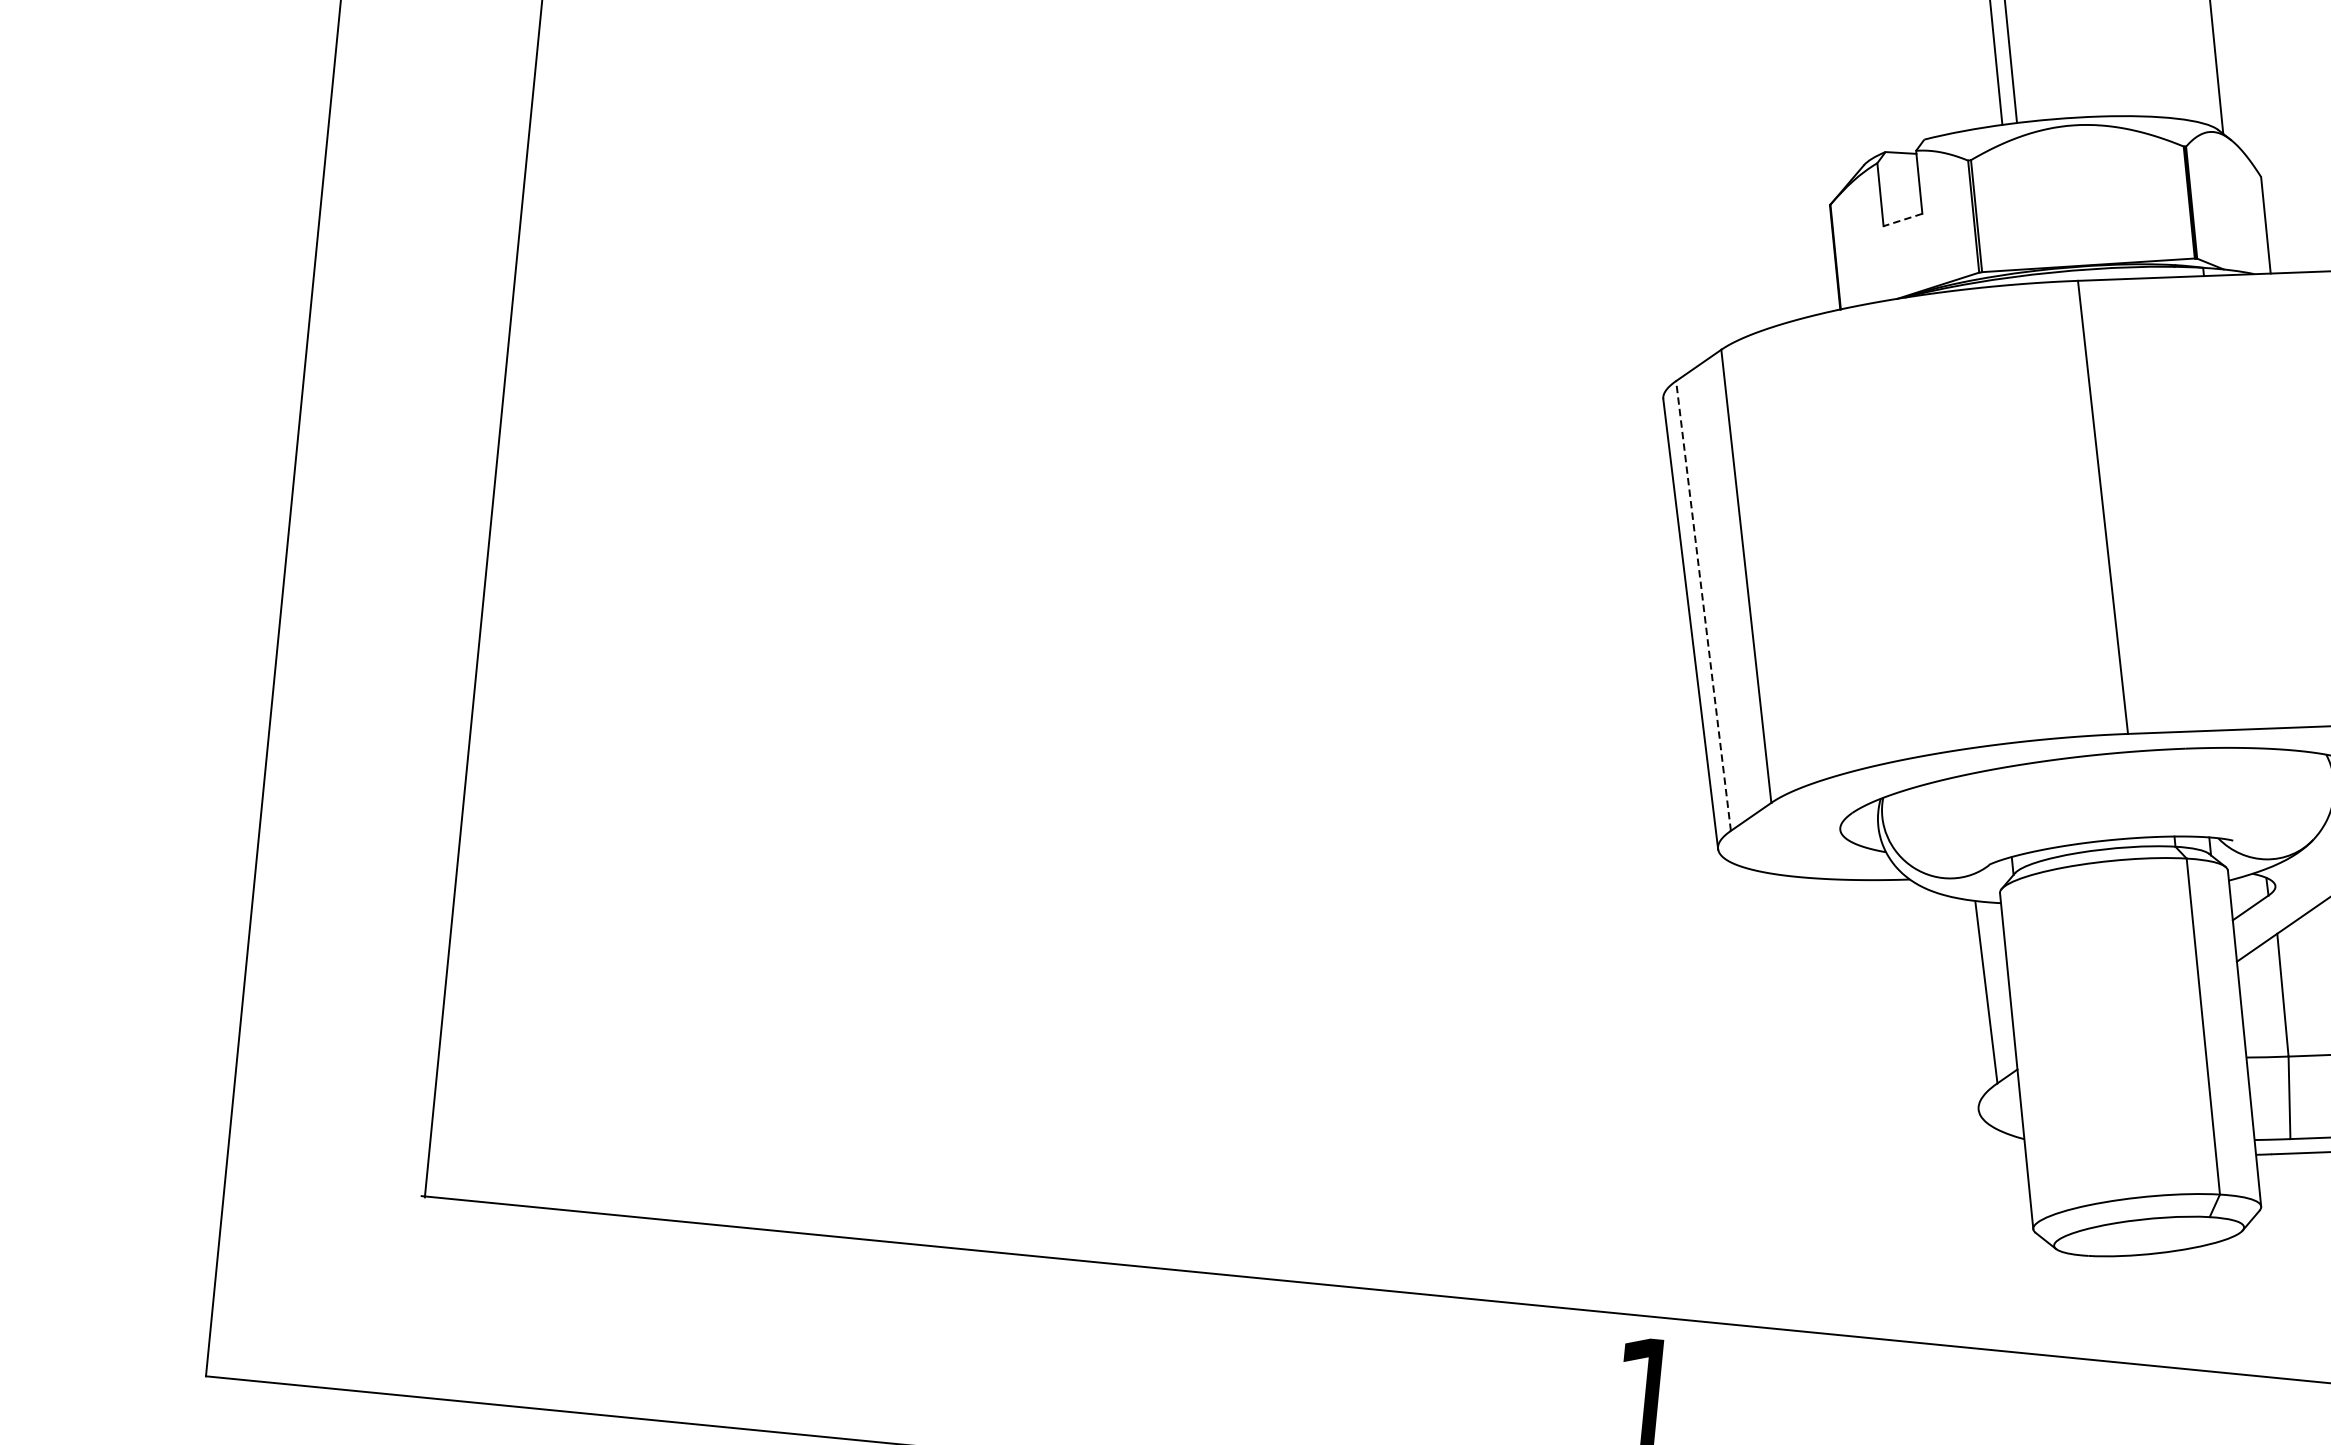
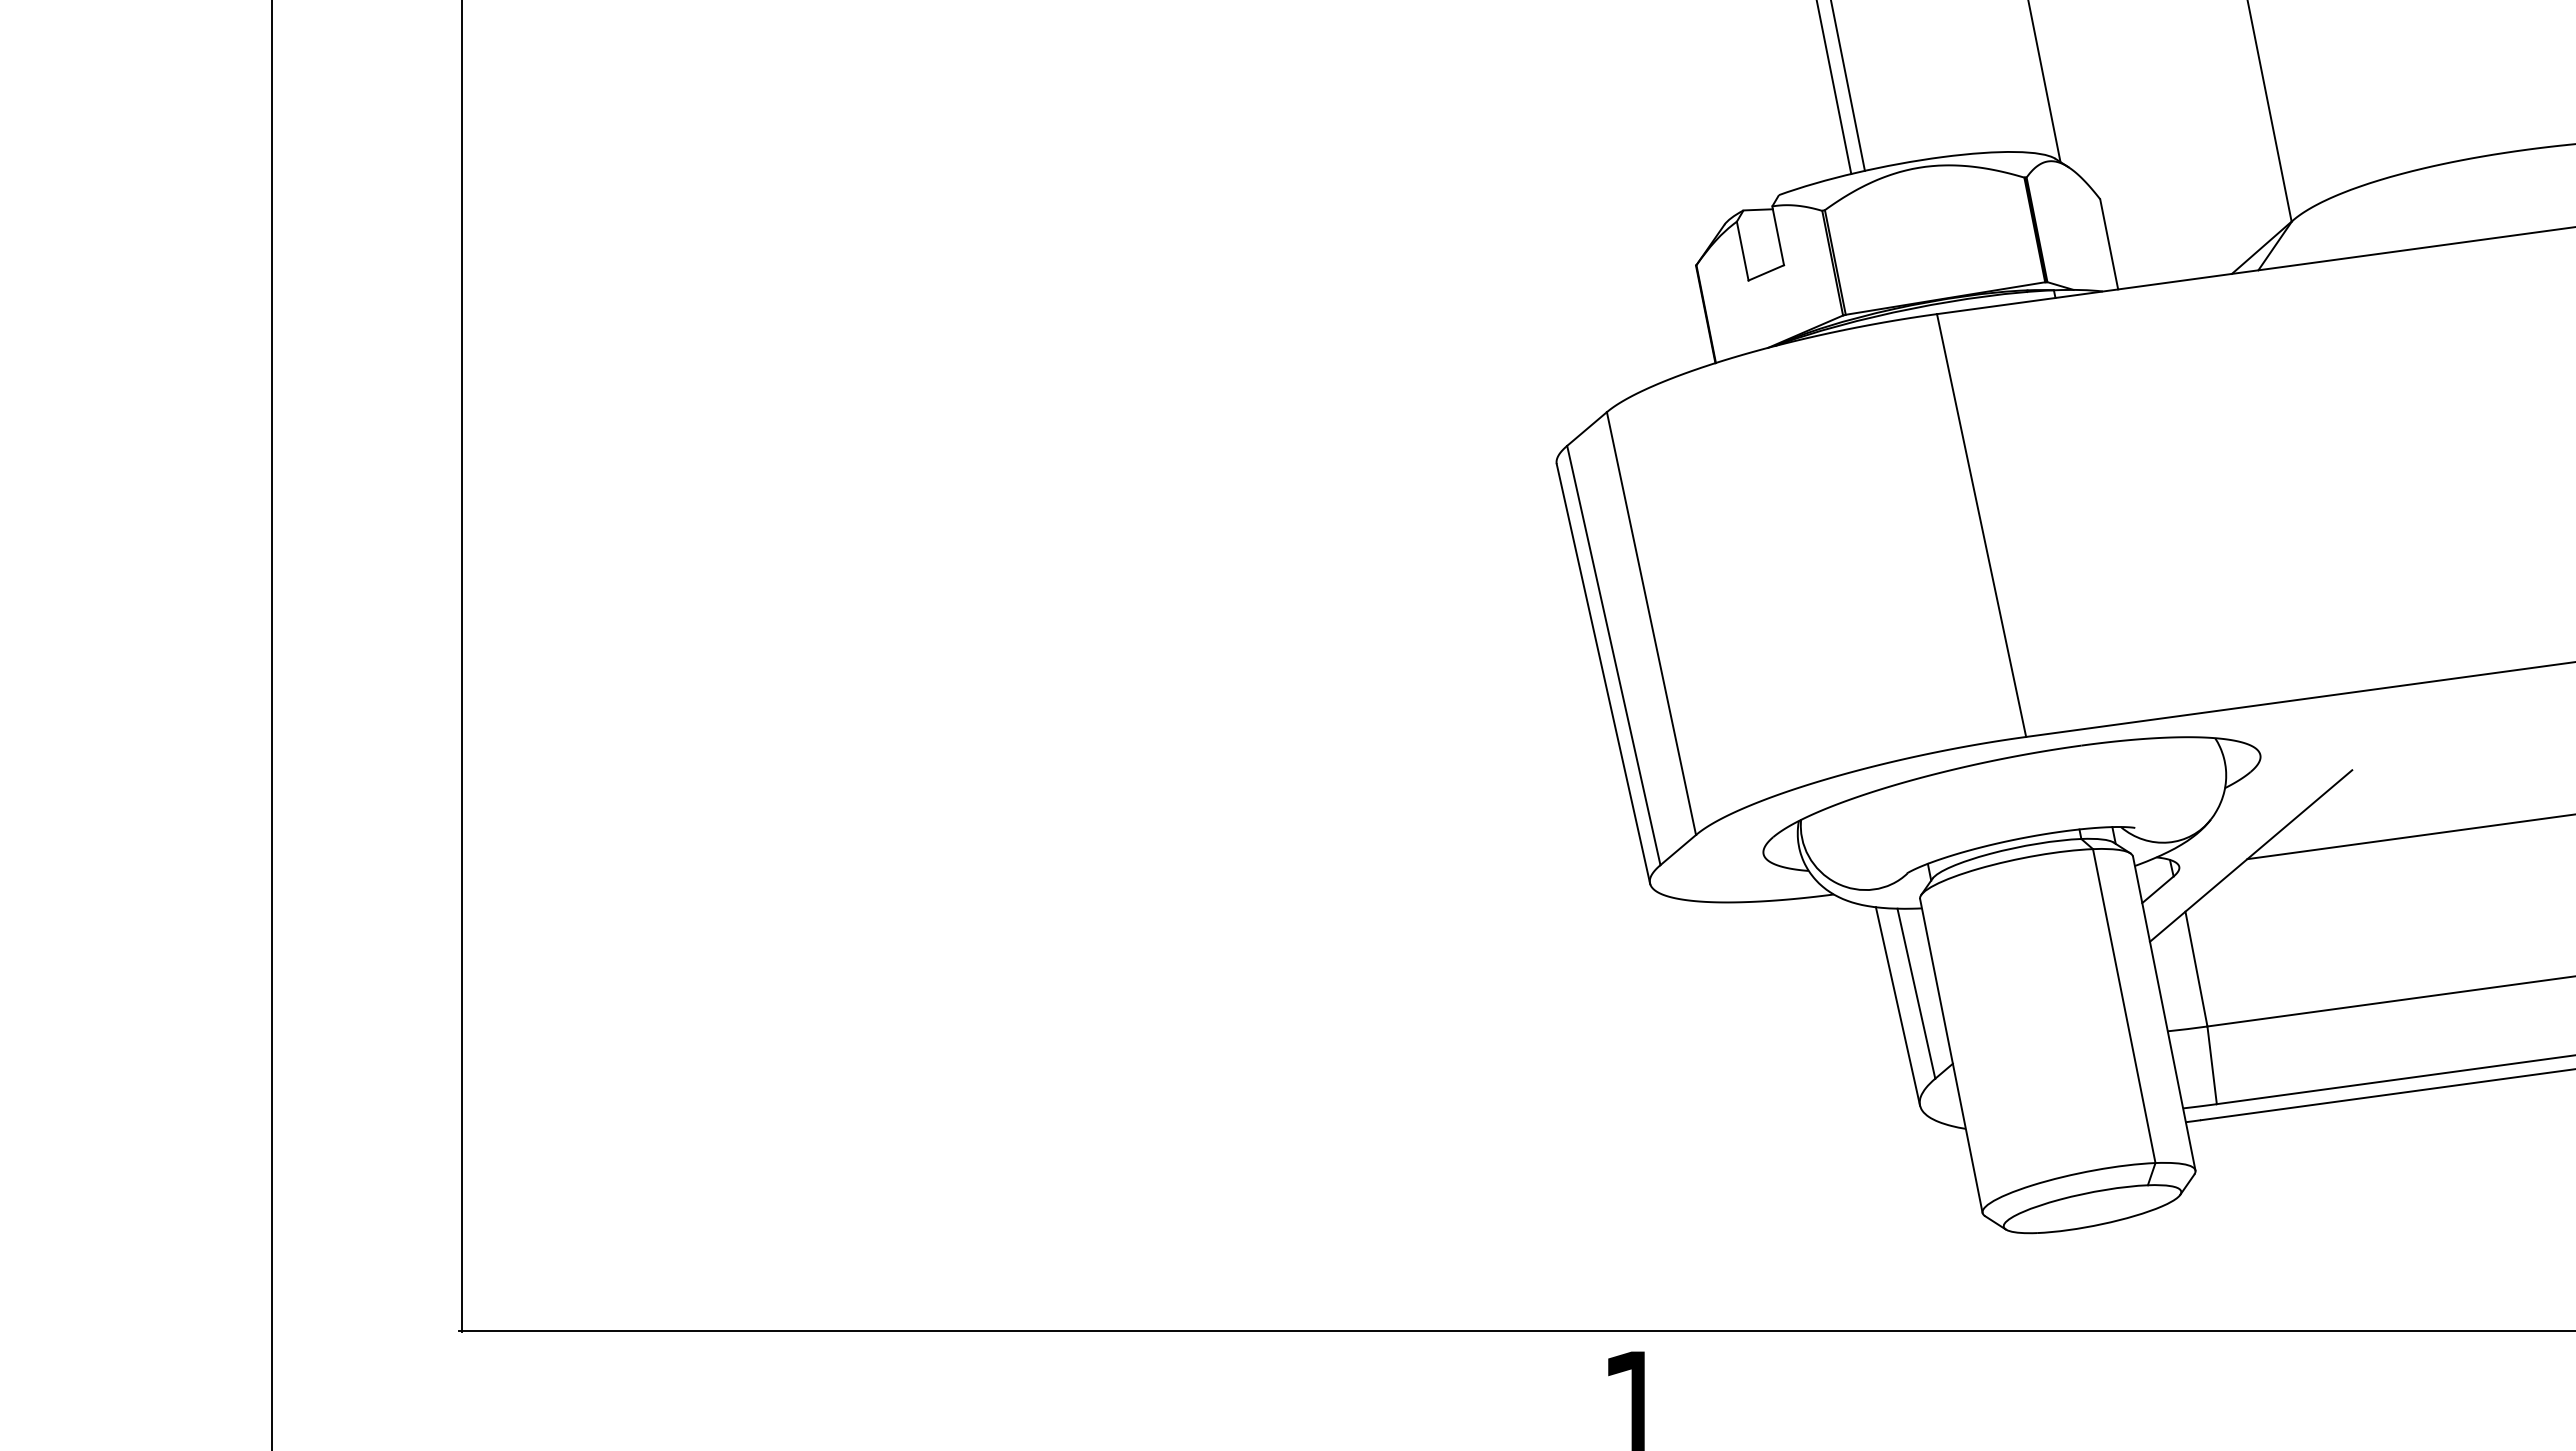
line: (1902, 220) -> (1765, 273), dashed -> solid
line: (1703, 605) -> (1613, 655), dashed -> solid
line: (1965, 1003) -> (1897, 1006), added

